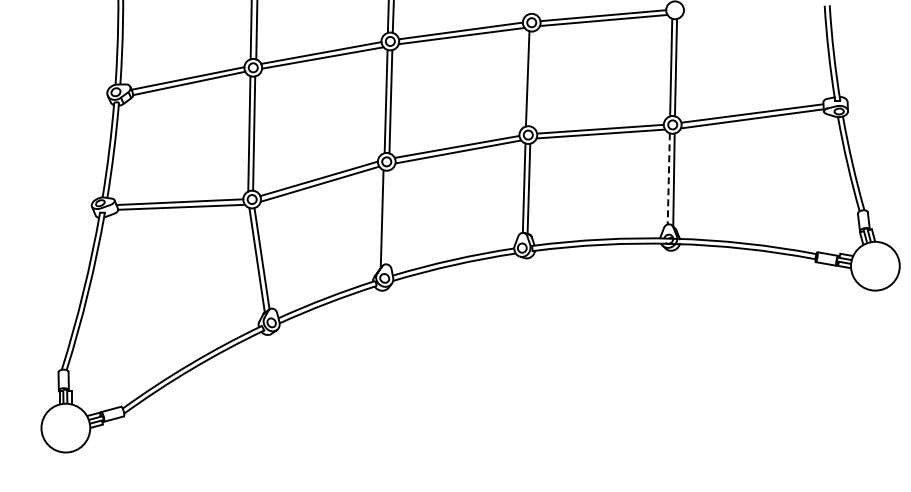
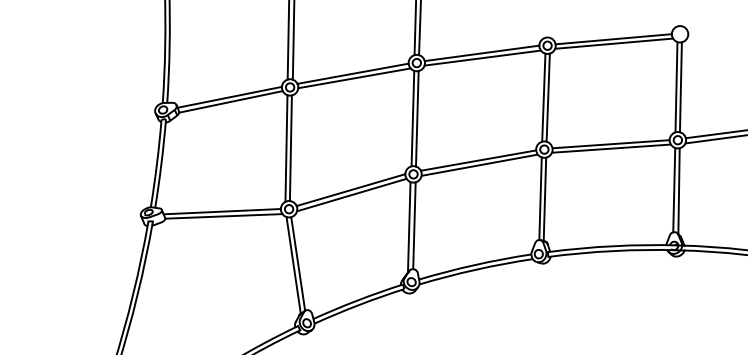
line: (532, 78) -> (548, 97), added
line: (668, 178) -> (673, 189), dashed -> solid
line: (387, 217) -> (414, 225), added

